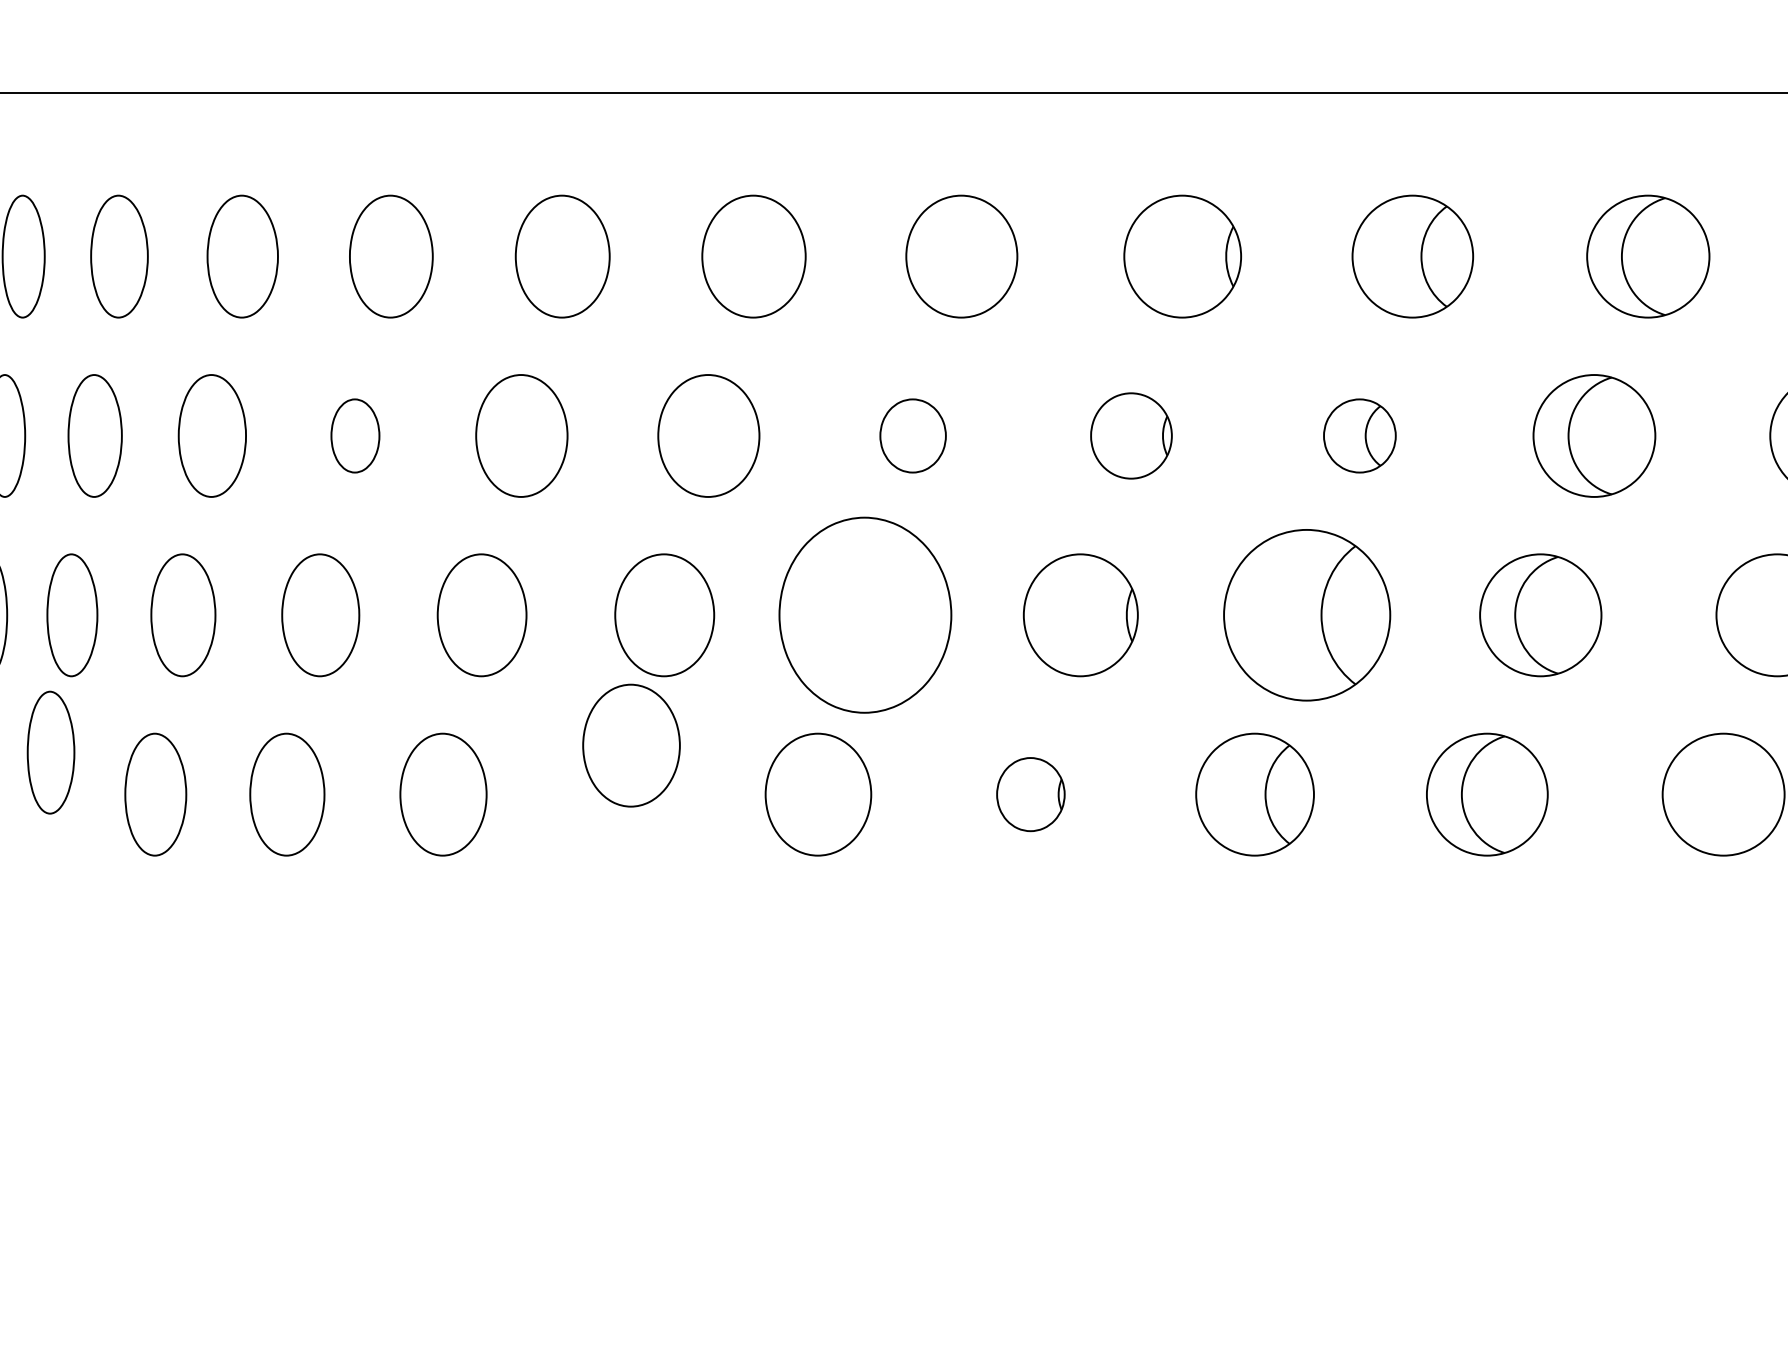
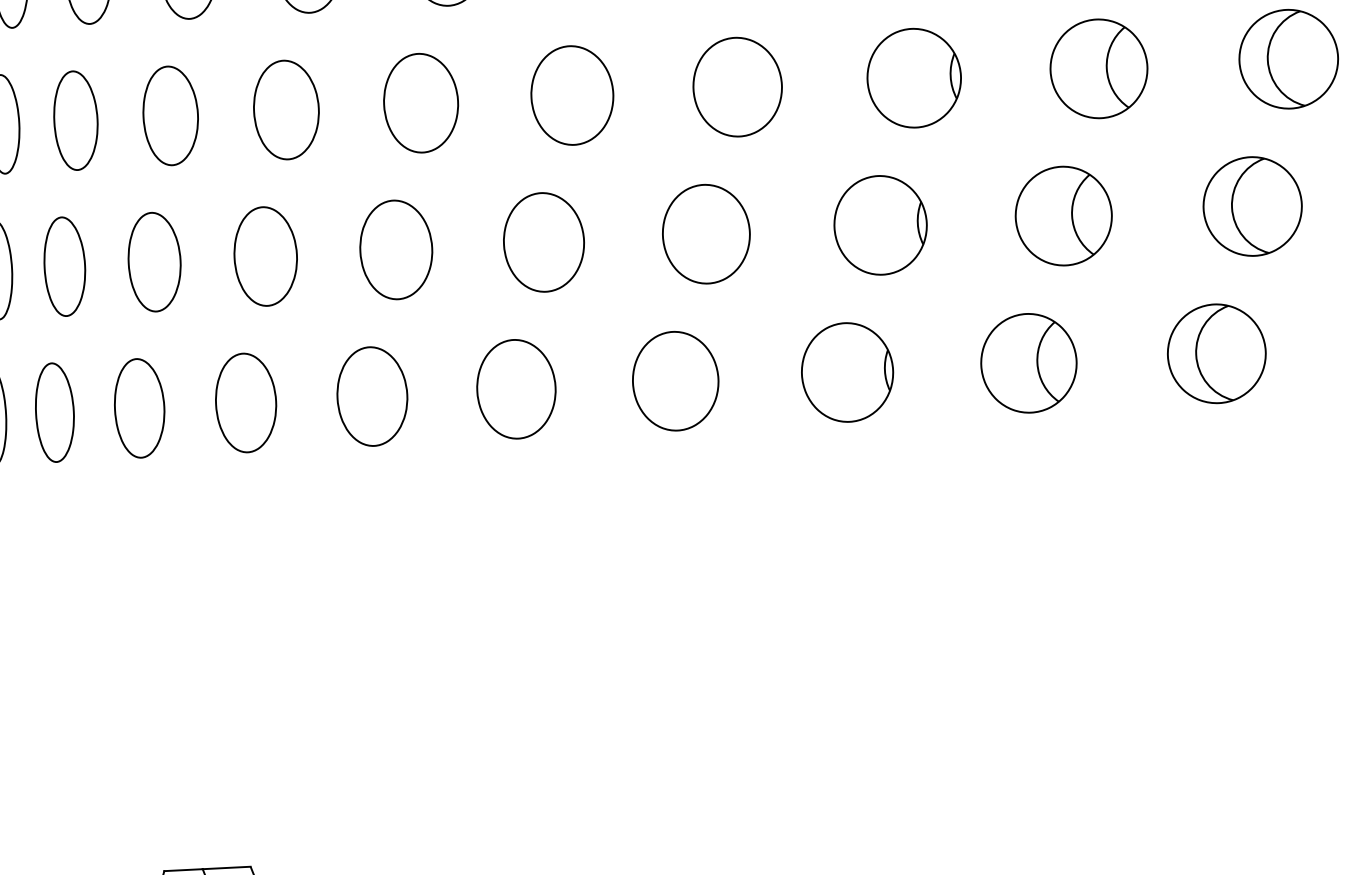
part: (355, 435) -> (286, 109), size x1.67
part: (912, 435) -> (737, 86), size x1.67
part: (1131, 435) -> (914, 77), size x1.43
part: (1359, 435) -> (1098, 68), size x1.67
part: (865, 615) -> (706, 234), size x0.62
part: (1307, 615) -> (1064, 216), size x0.71
part: (631, 745) -> (516, 389), moved
part: (50, 752) -> (54, 412), moved
part: (1030, 794) -> (847, 372), size x1.67

